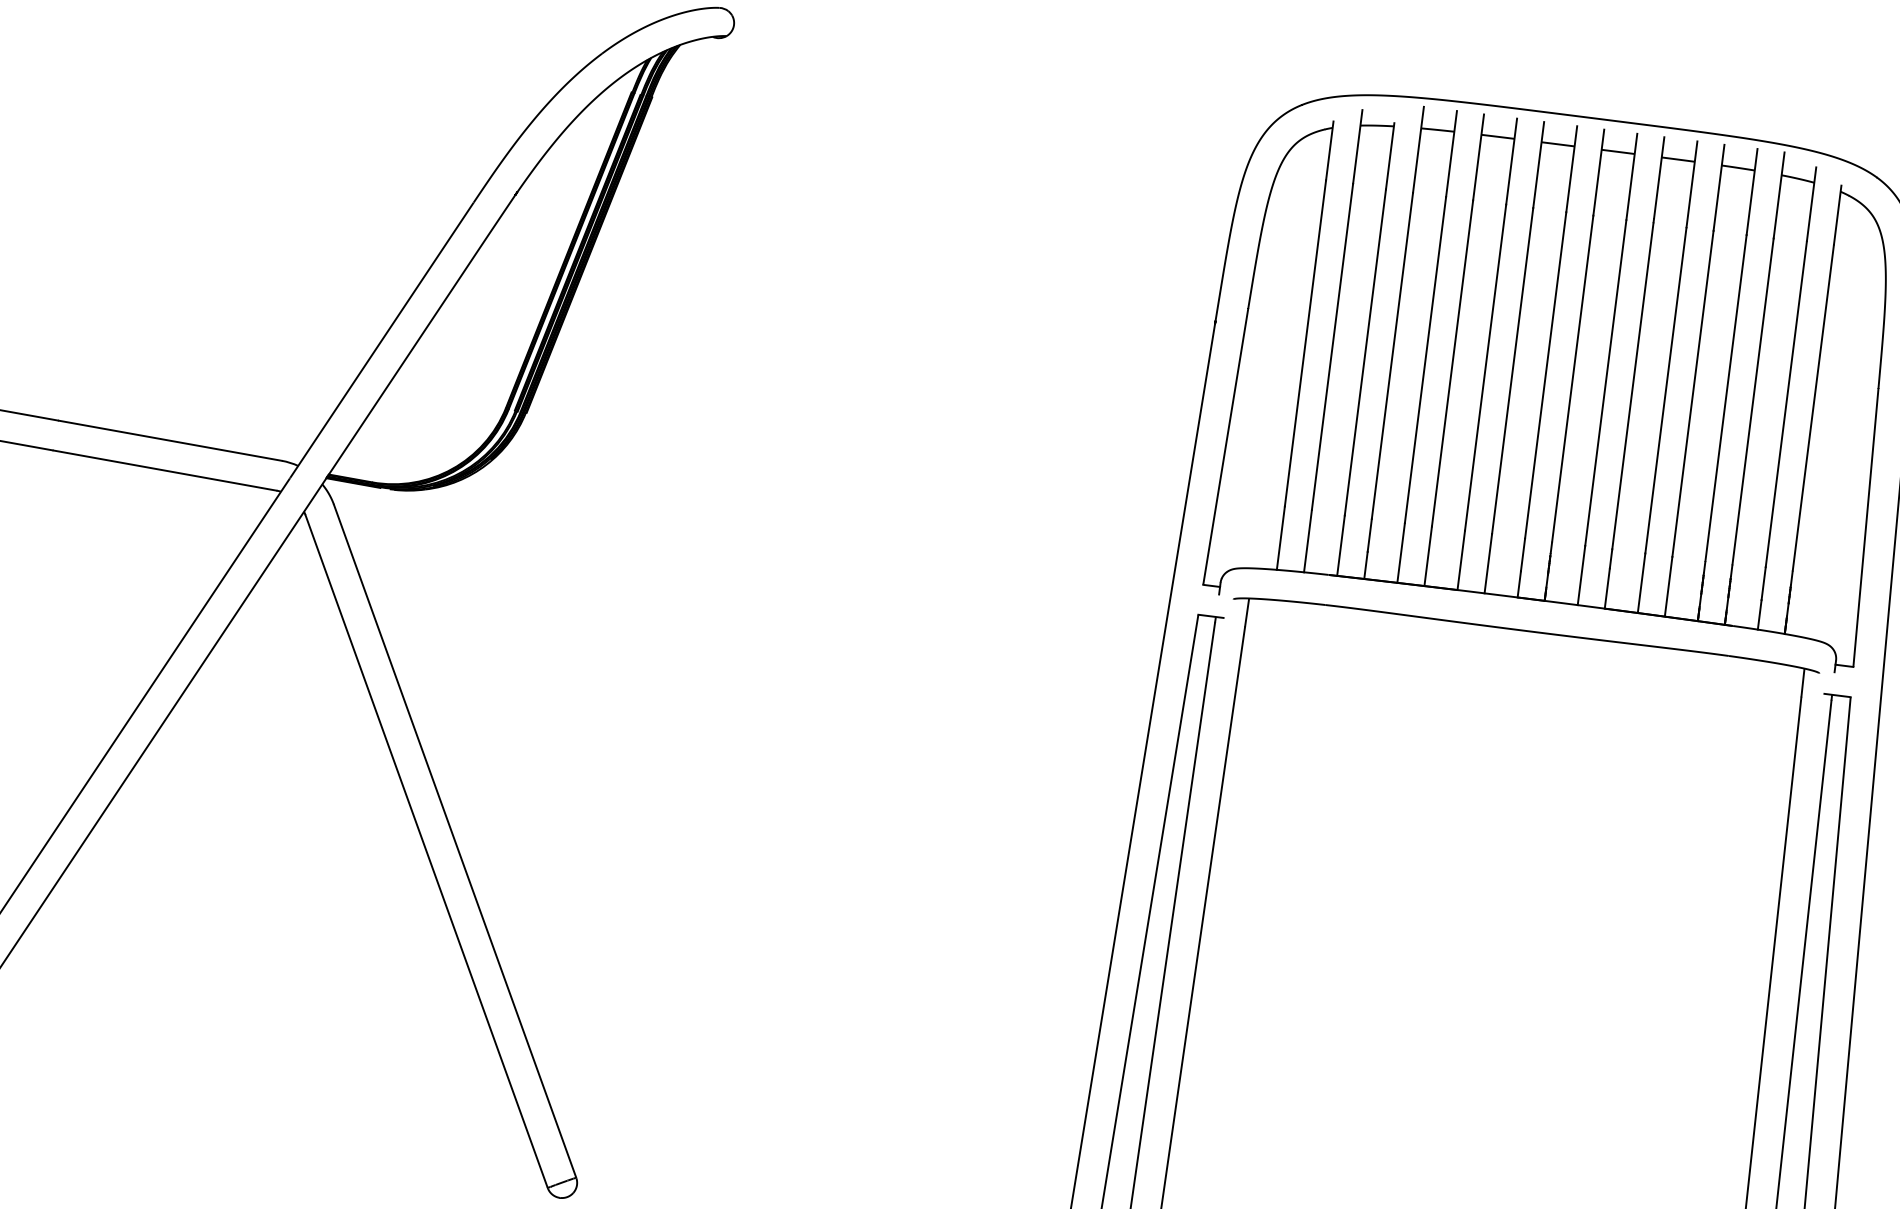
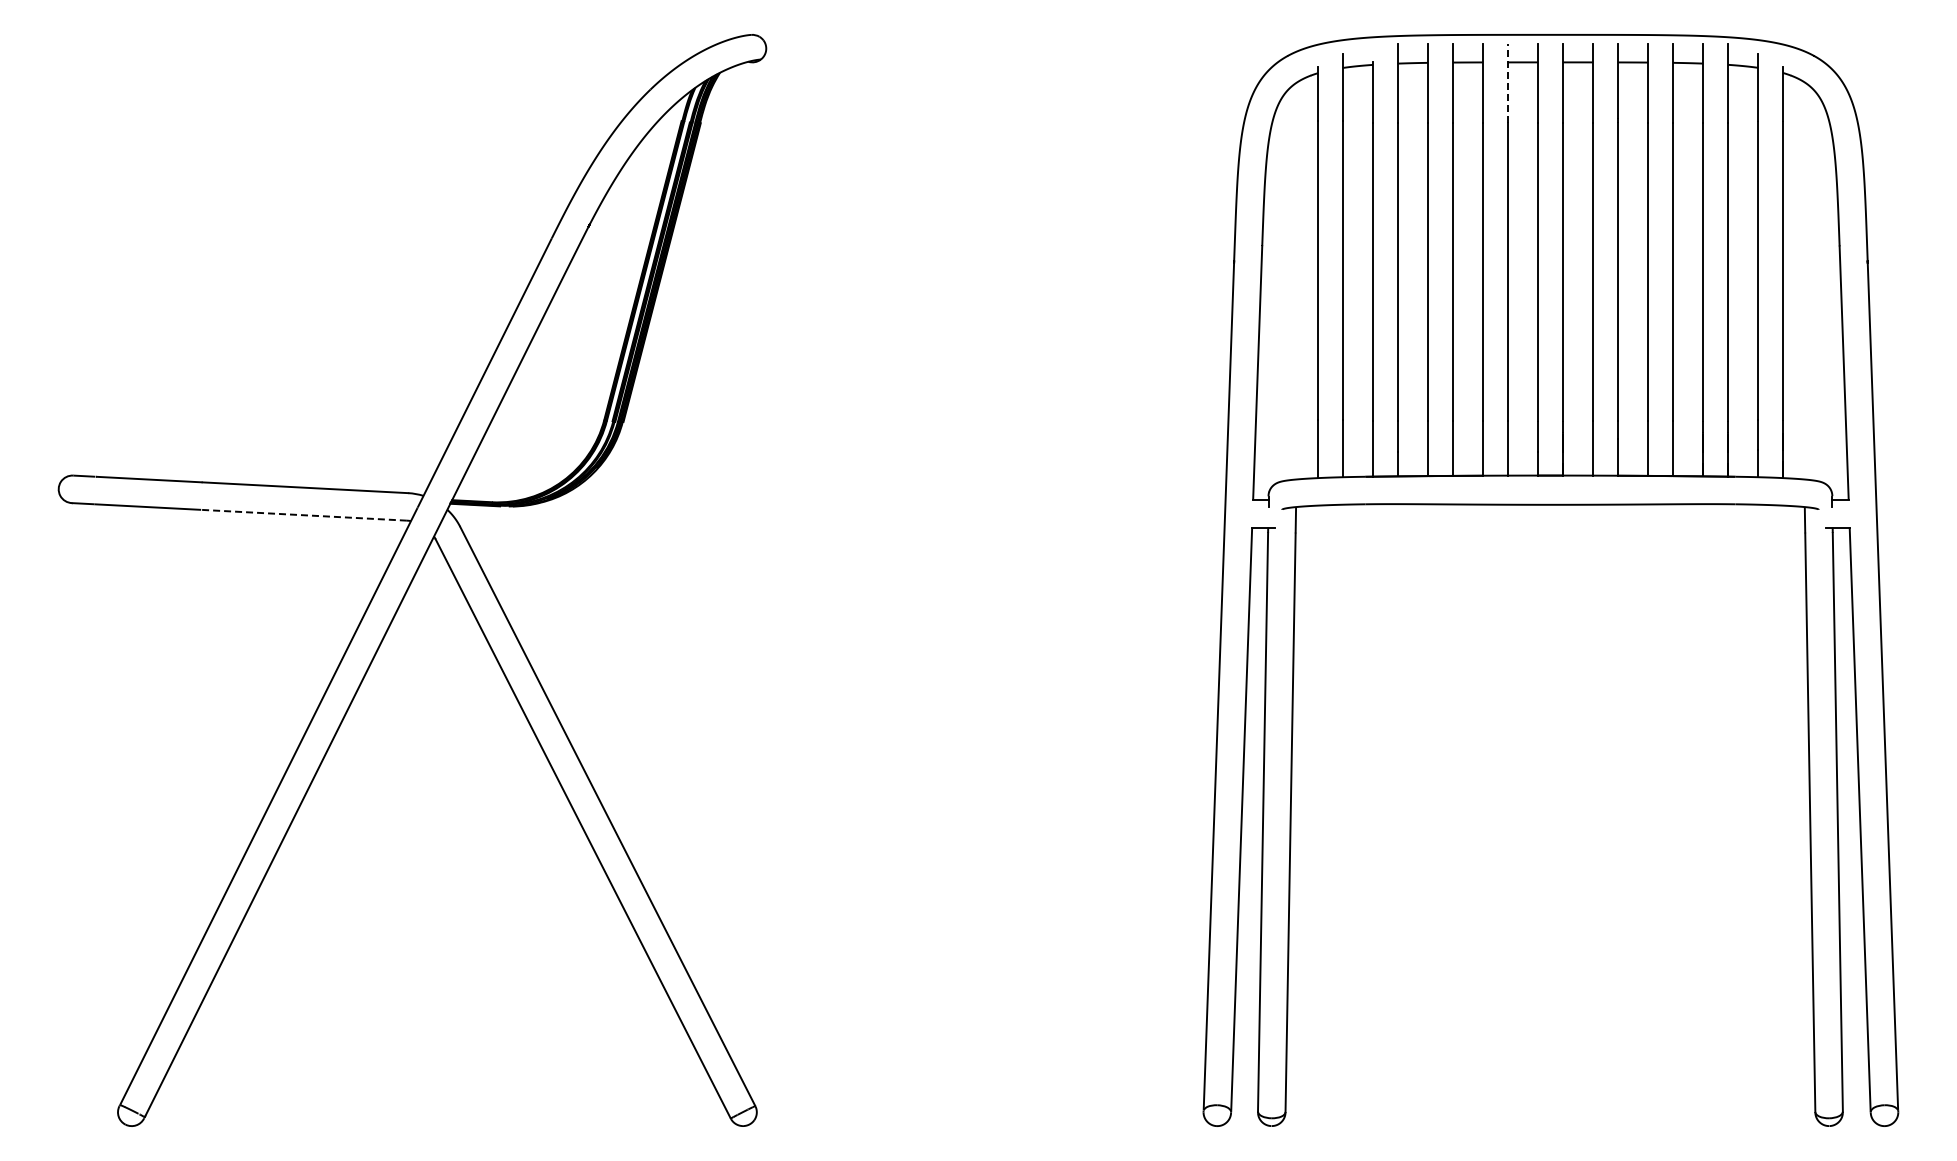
line: (1538, 164) -> (1507, 82), solid -> dashed
line: (165, 470) -> (304, 515), solid -> dashed

